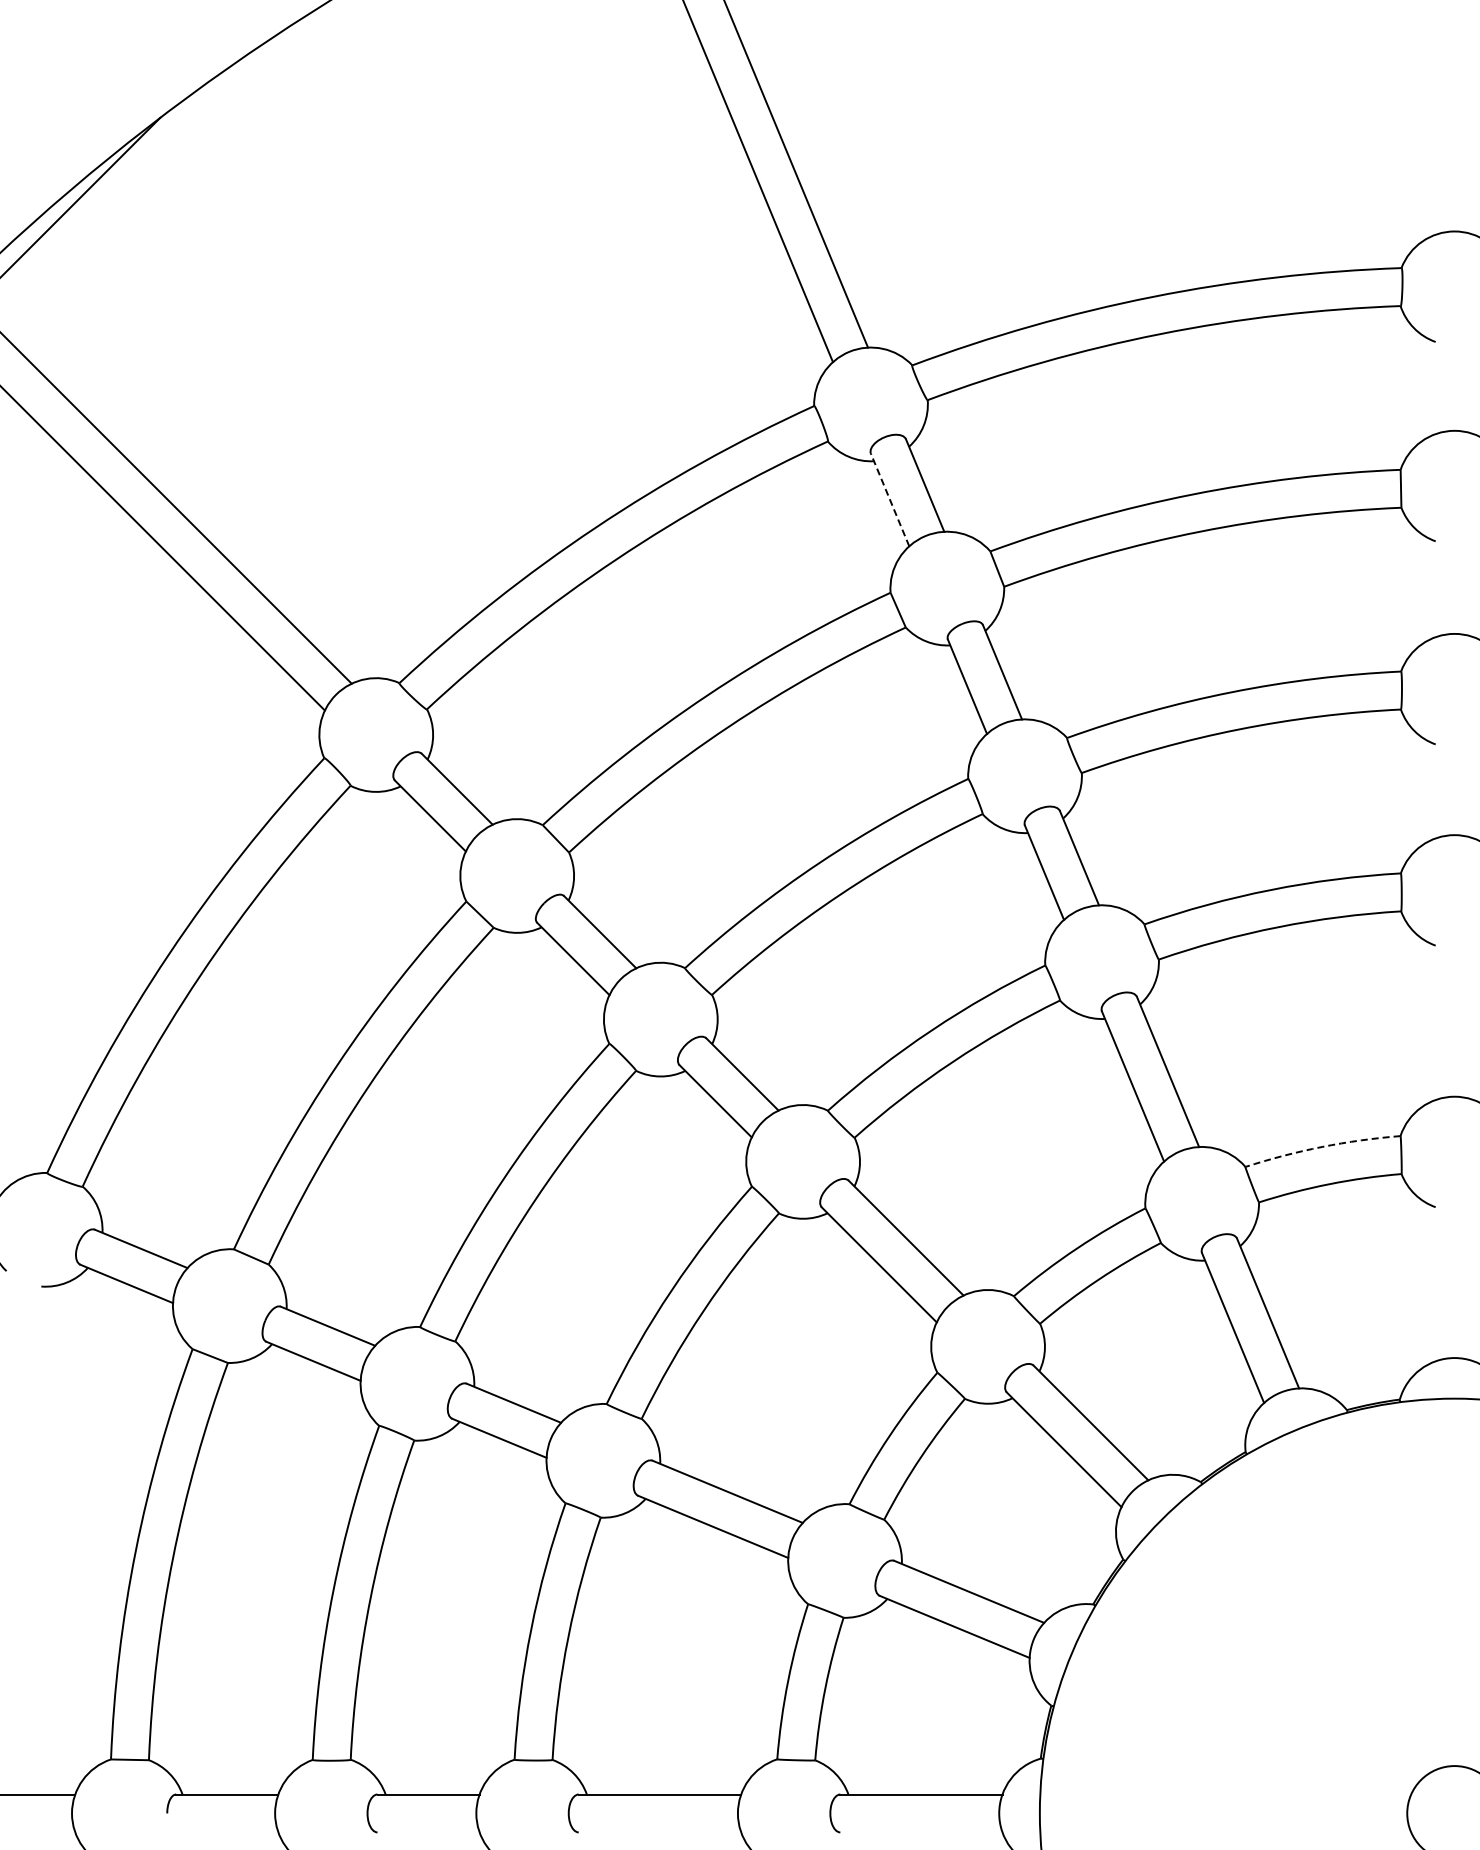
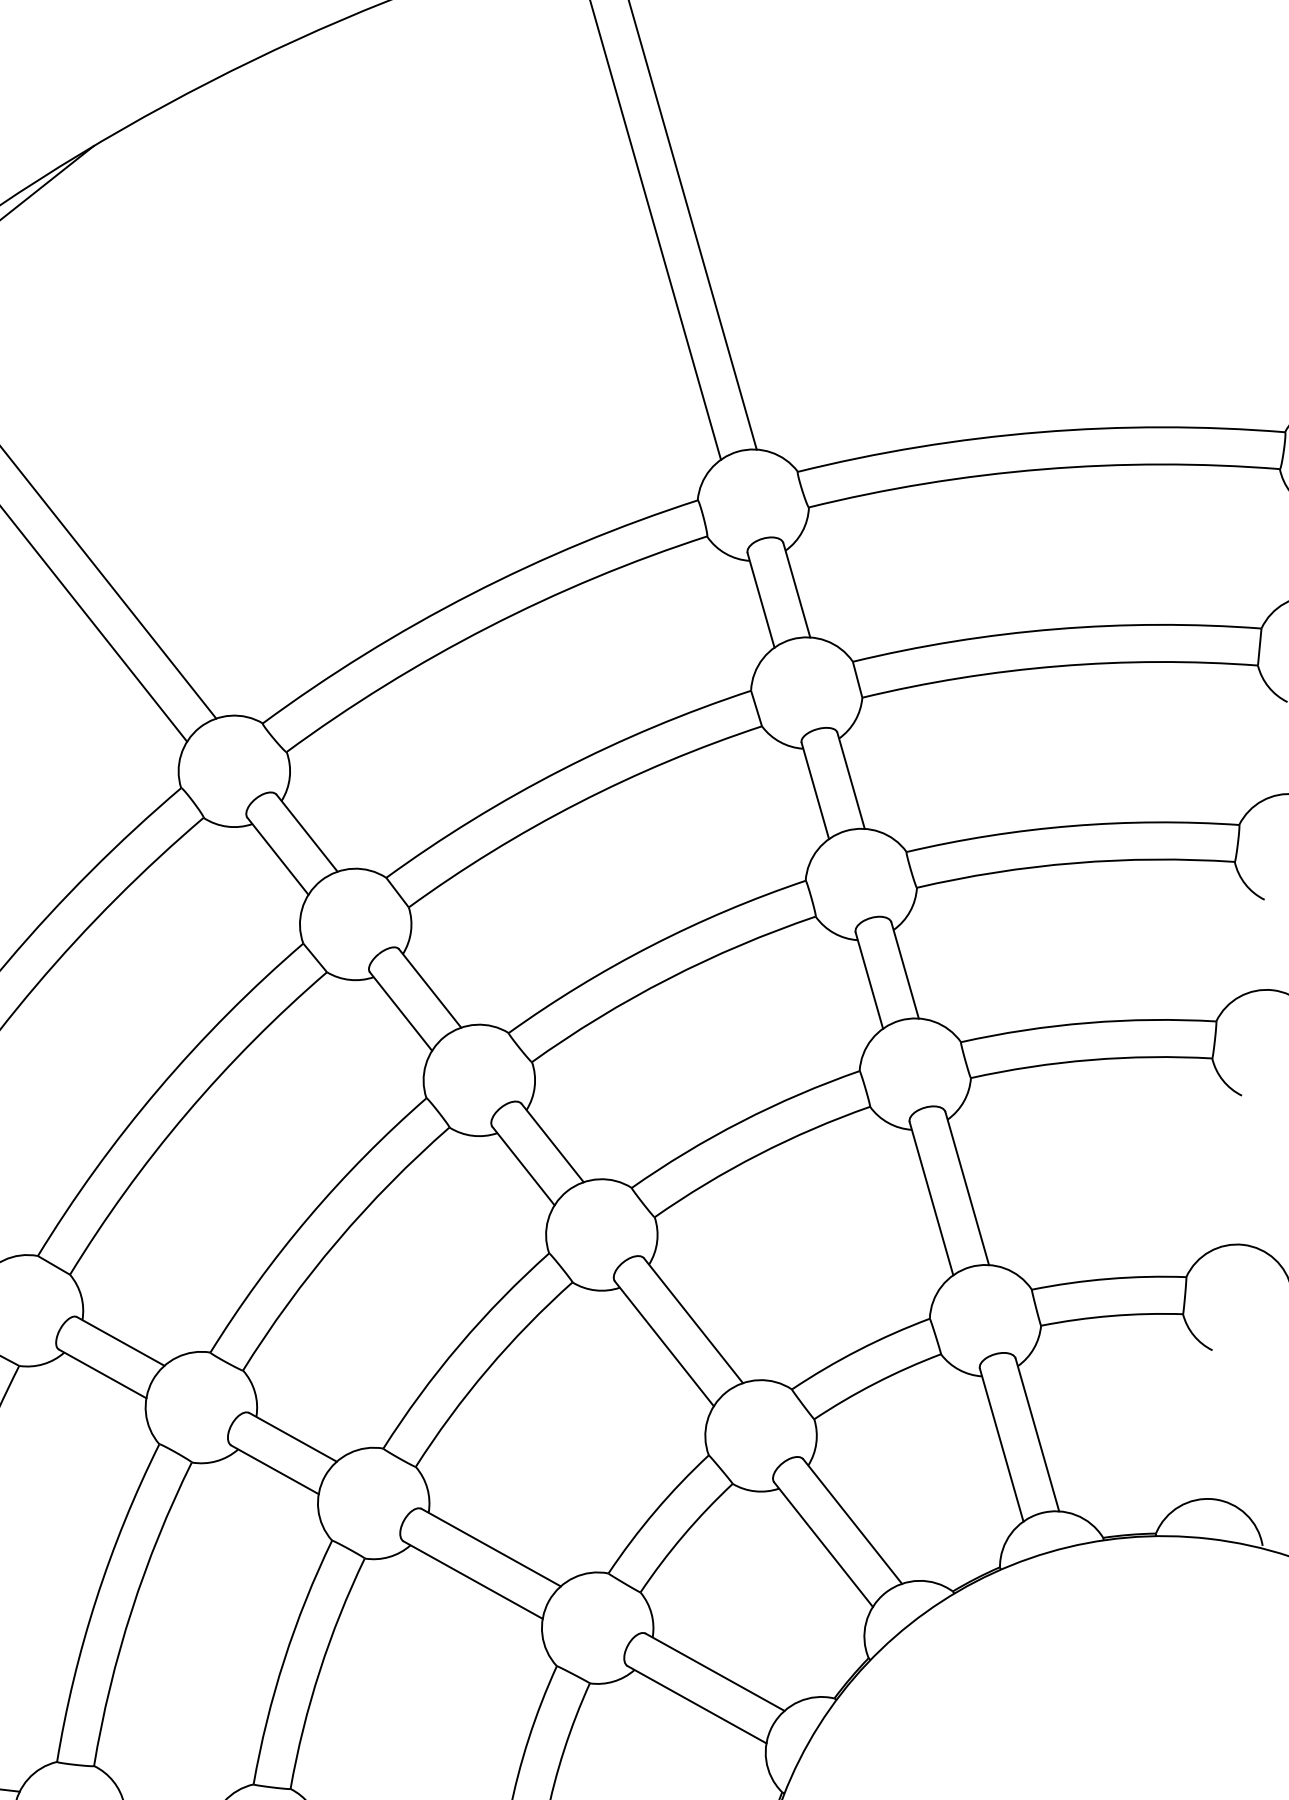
line: (889, 499) -> (760, 599), dashed -> solid
arc: (1322, 1146) -> (1109, 1278), dashed -> solid

